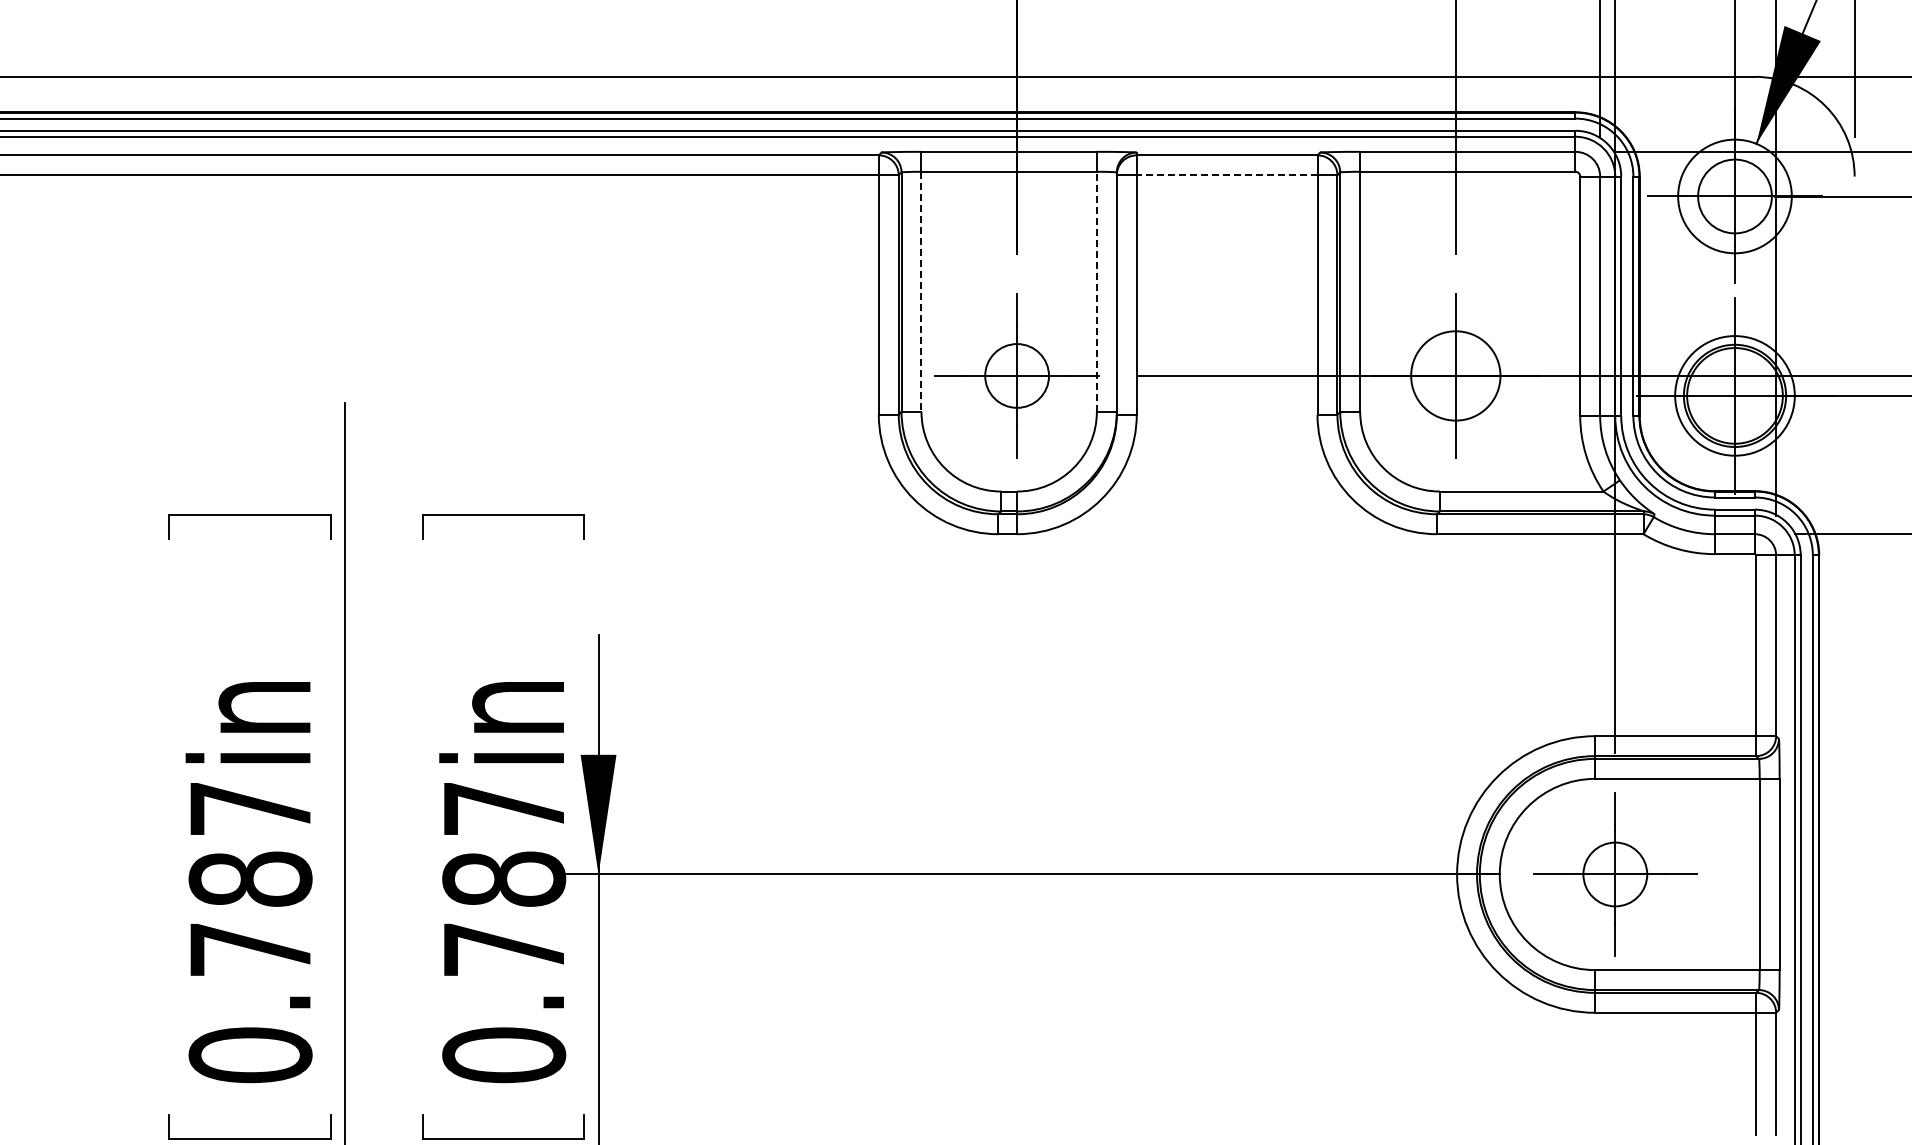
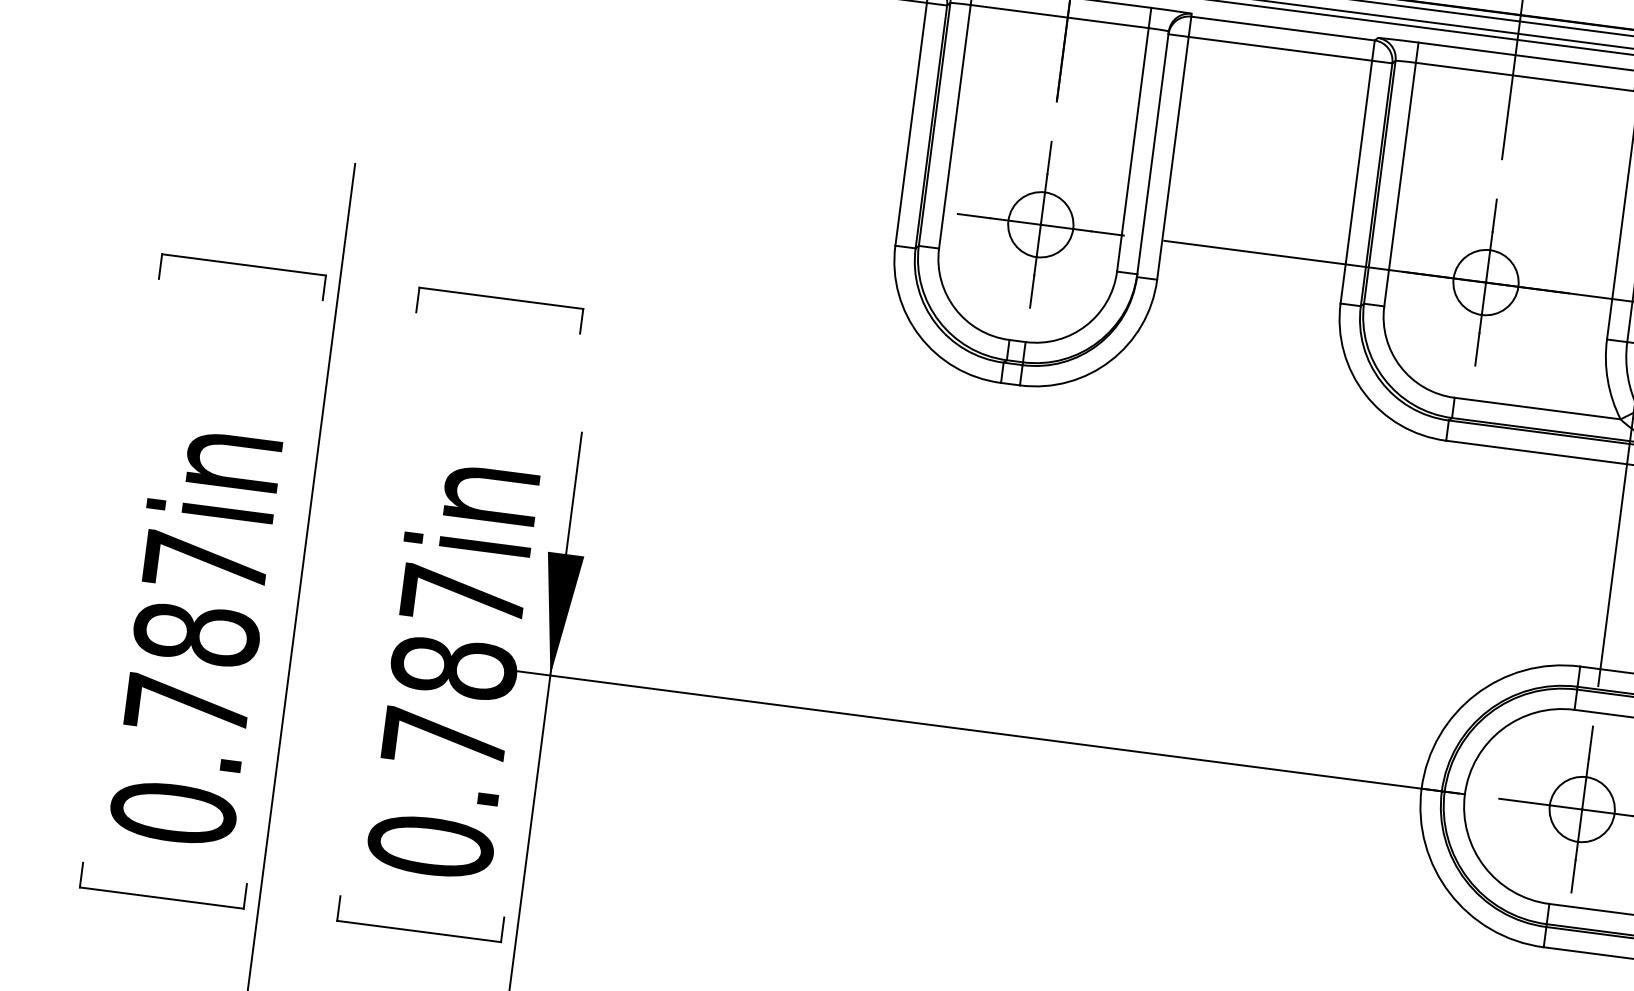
line: (1226, 175) -> (1279, 48), dashed -> solid
line: (921, 291) -> (954, 126), dashed -> solid
line: (1096, 291) -> (1132, 149), dashed -> solid
circle: (1455, 375) -> (1485, 282), size x0.71

